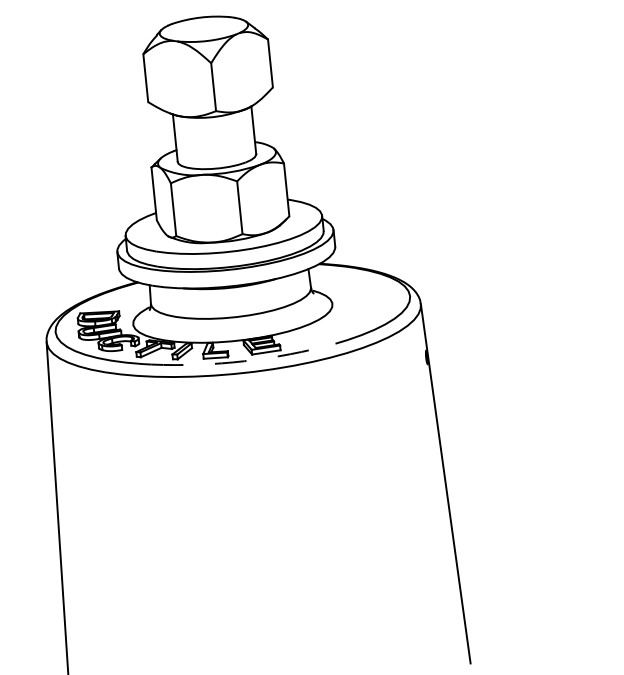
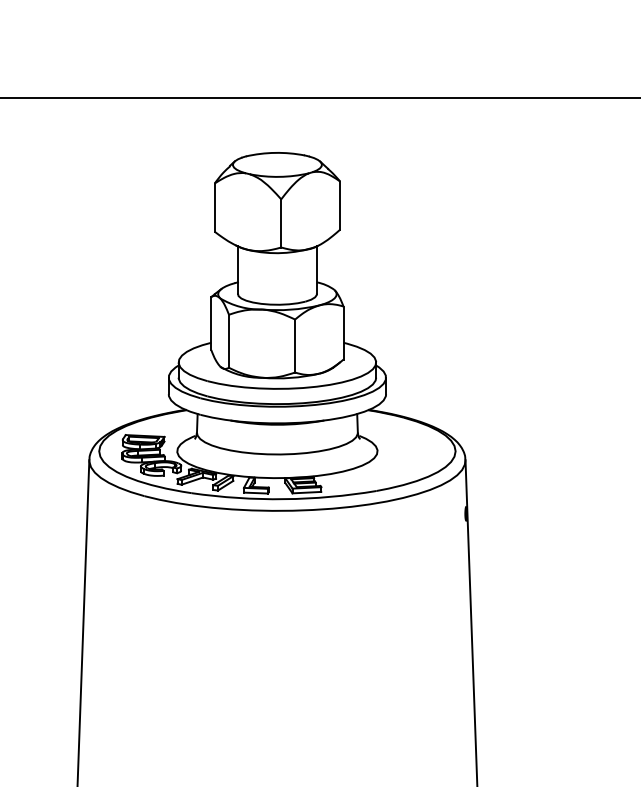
arc: (244, 361) -> (284, 499), dashed -> solid

